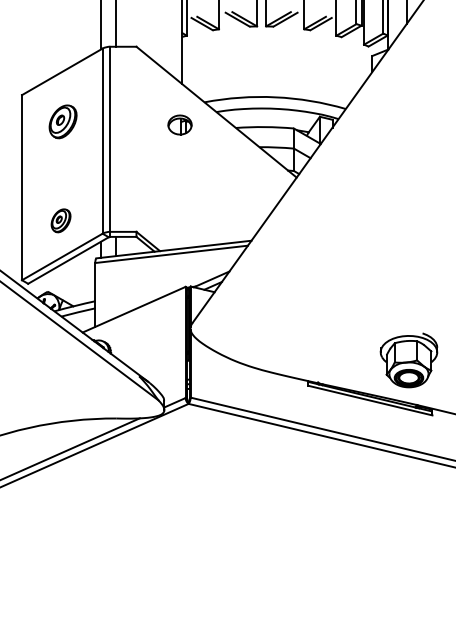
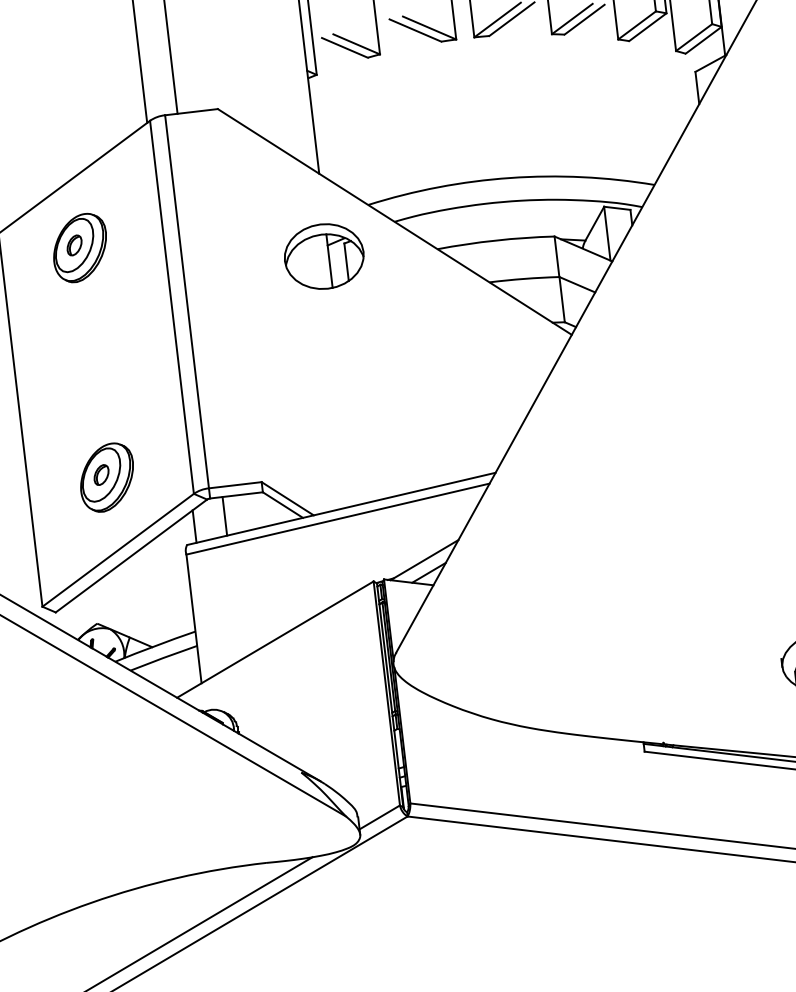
part: (62, 121) -> (78, 247), moved
part: (179, 124) -> (322, 255), size x1.67
part: (60, 220) -> (105, 477), size x1.43

